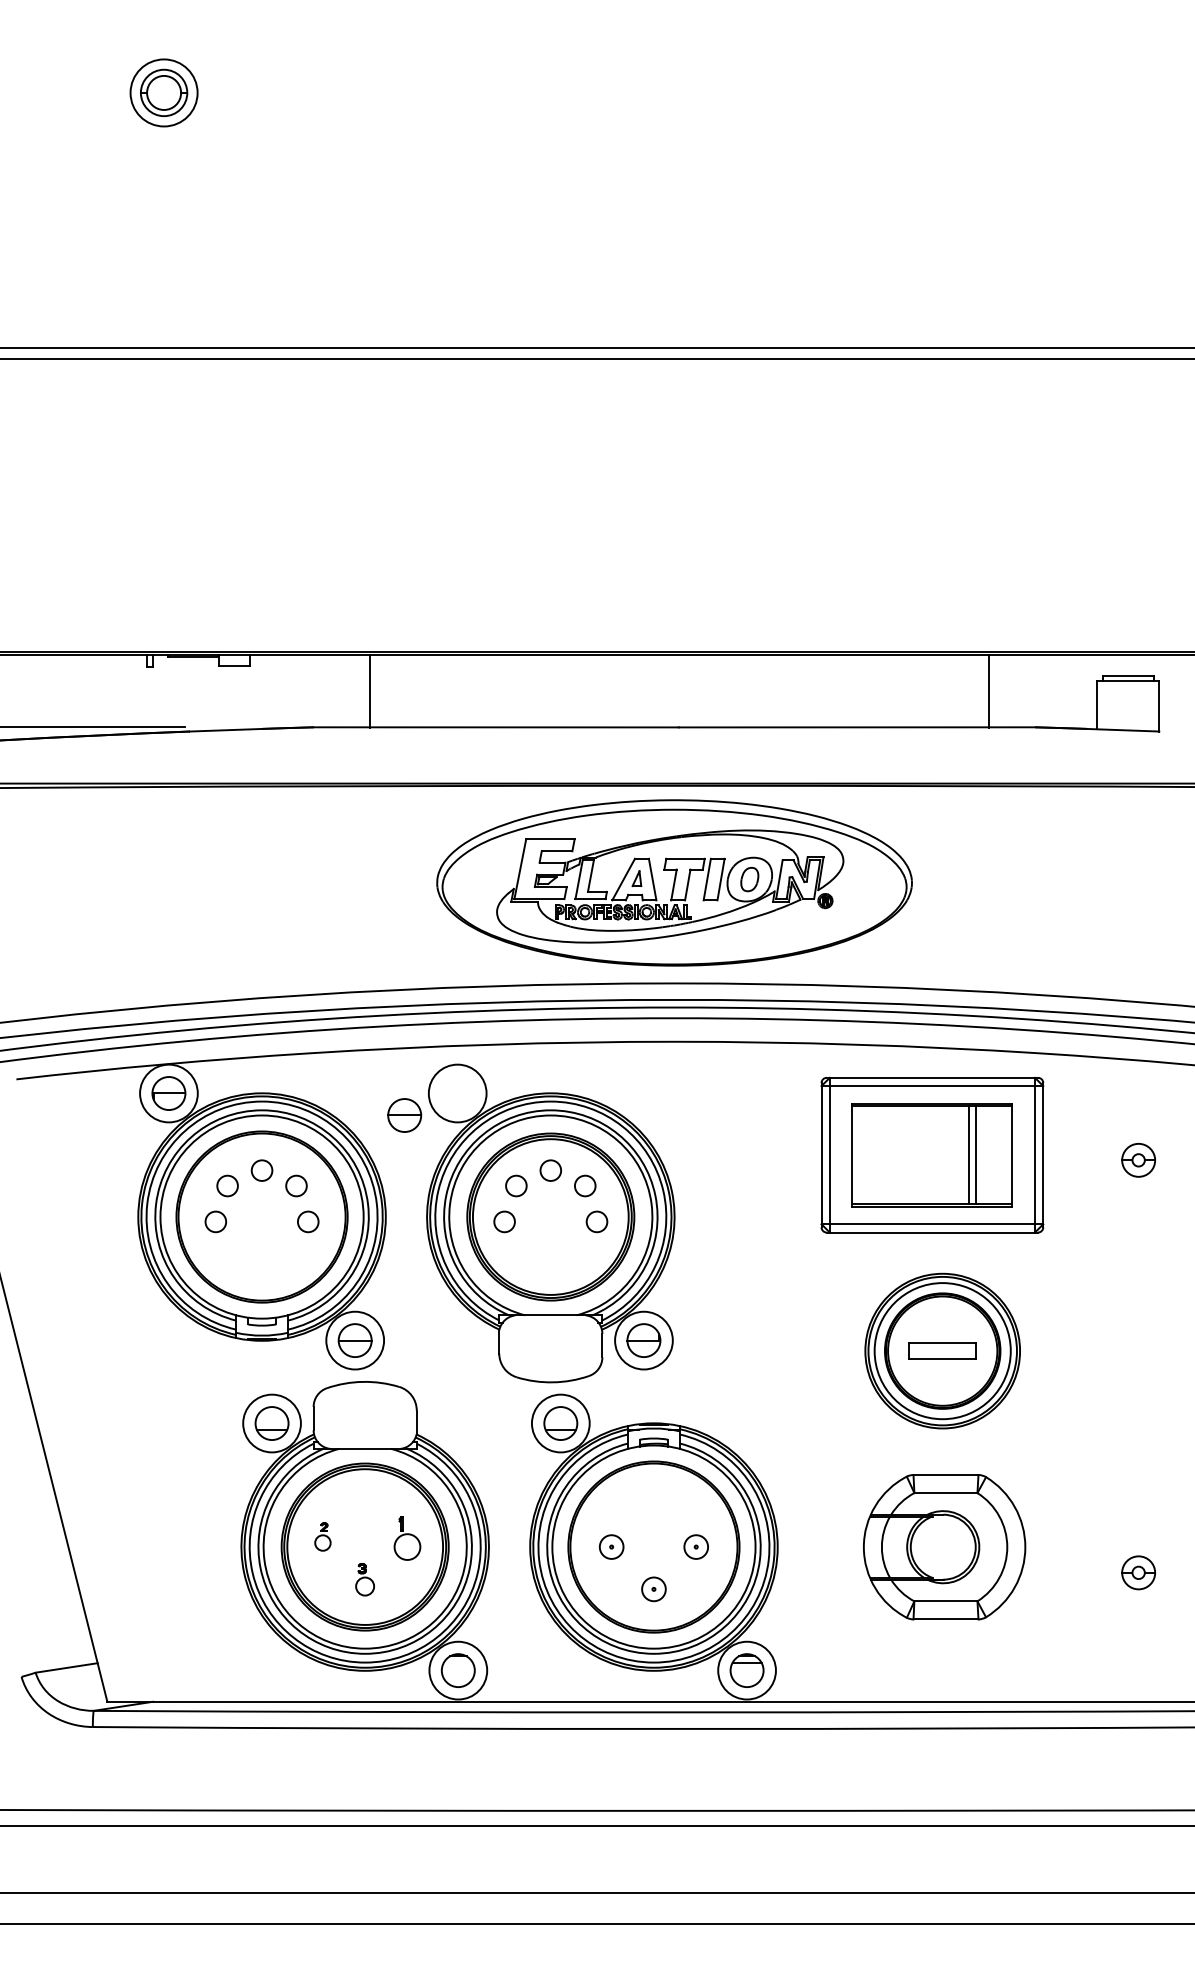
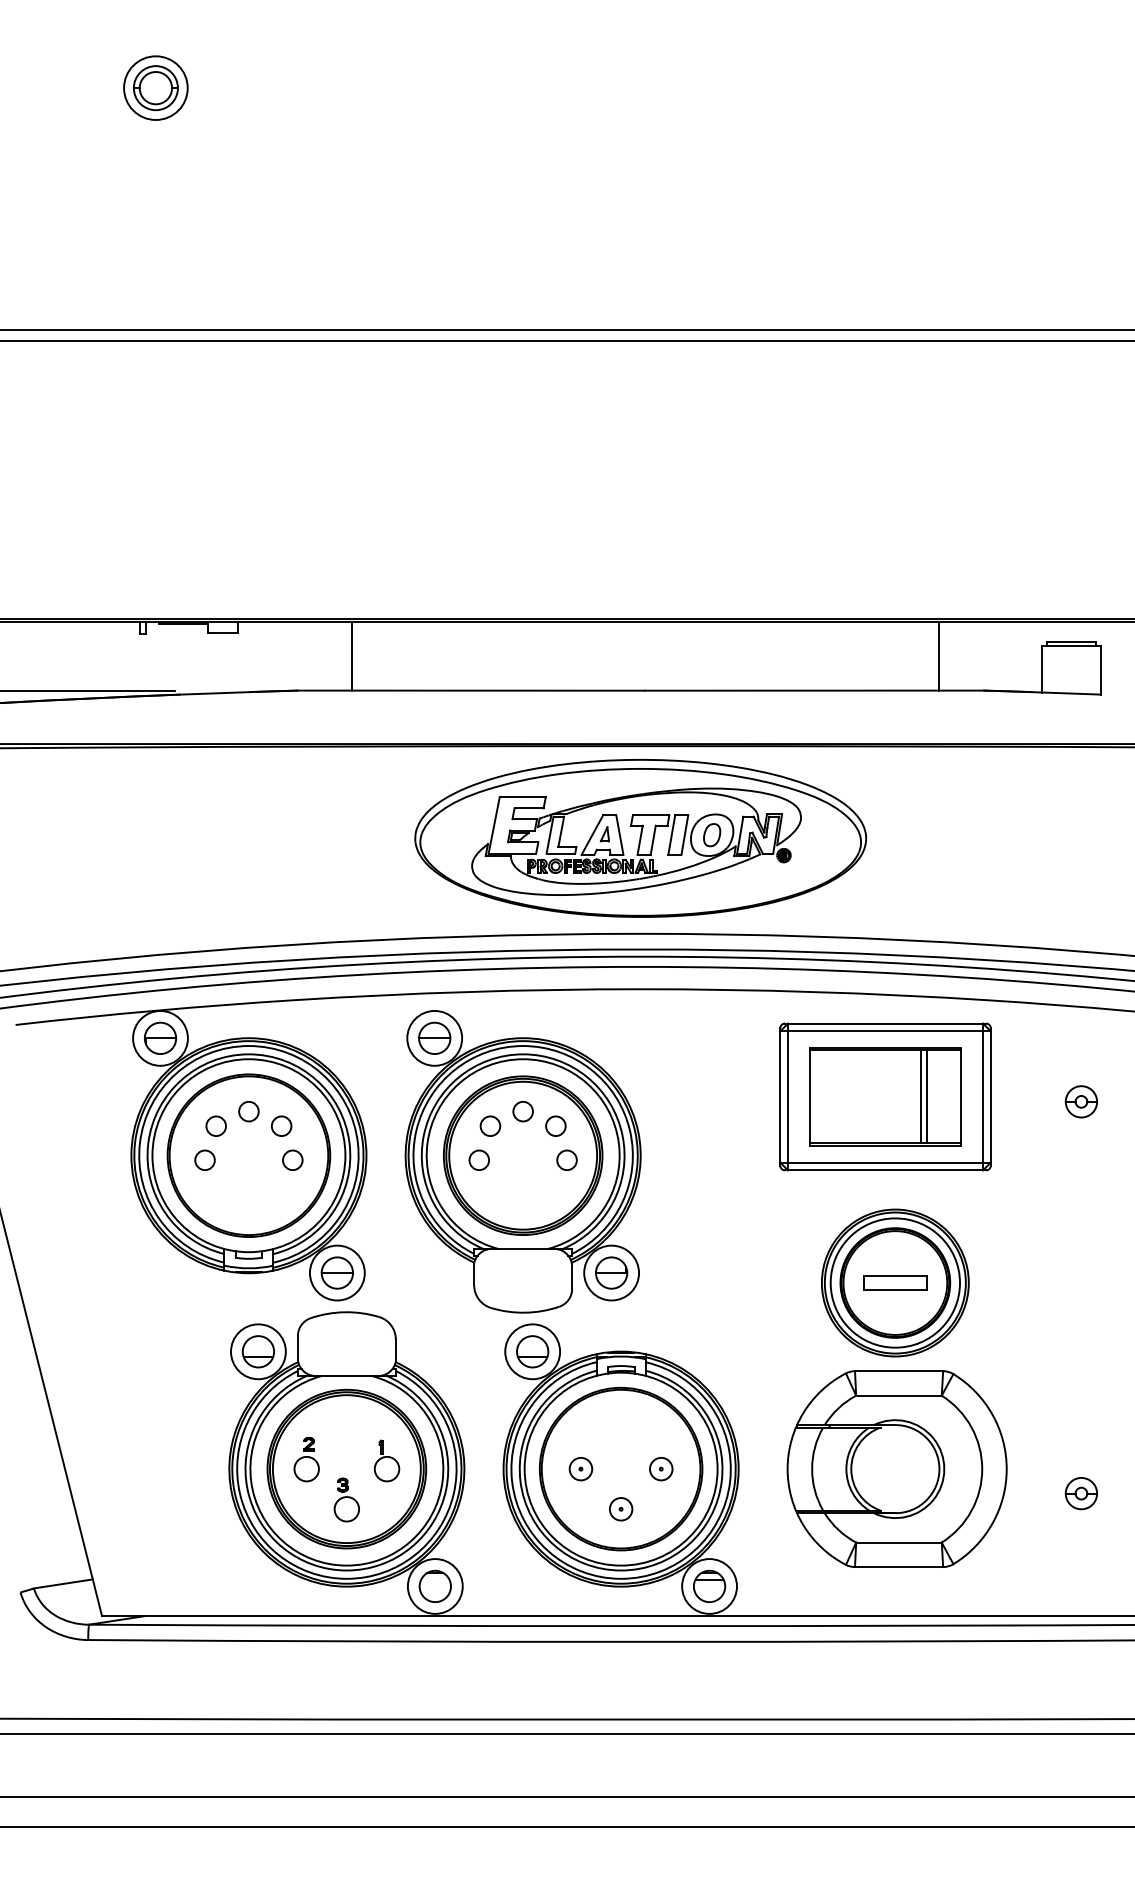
part: (404, 1115) -> (434, 1038), moved
part: (322, 1536) -> (306, 1459), size x1.67
part: (944, 1547) -> (897, 1469), size x1.43
part: (364, 1579) -> (346, 1499), size x1.43

